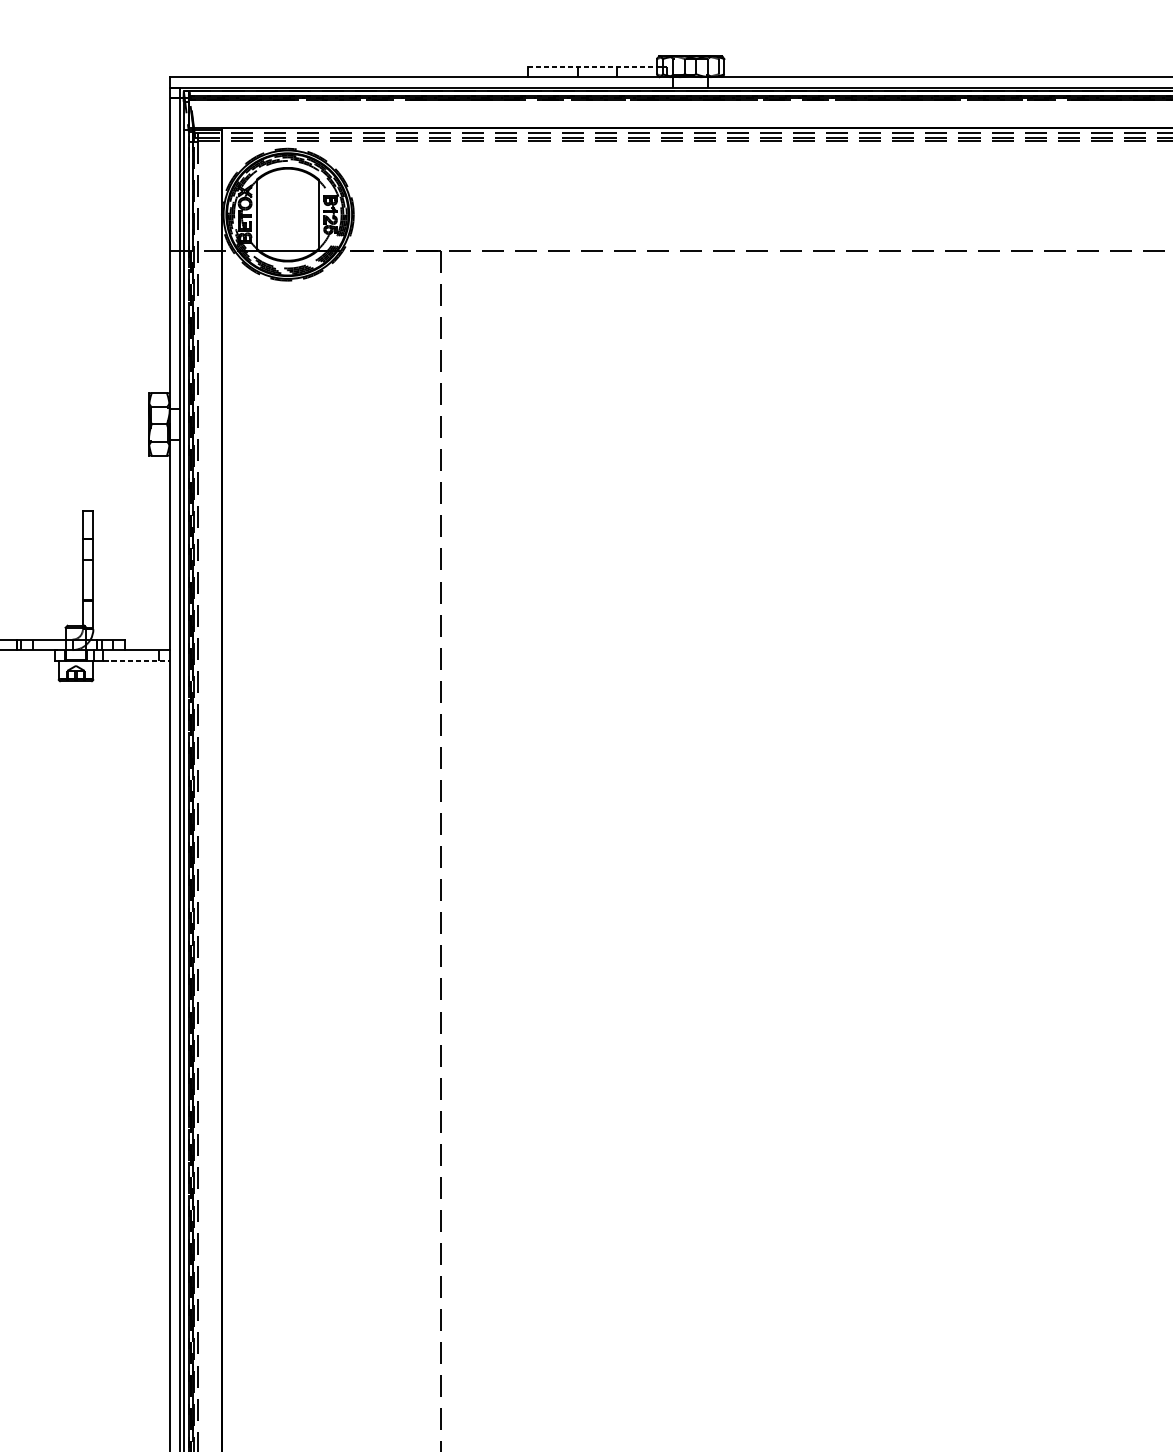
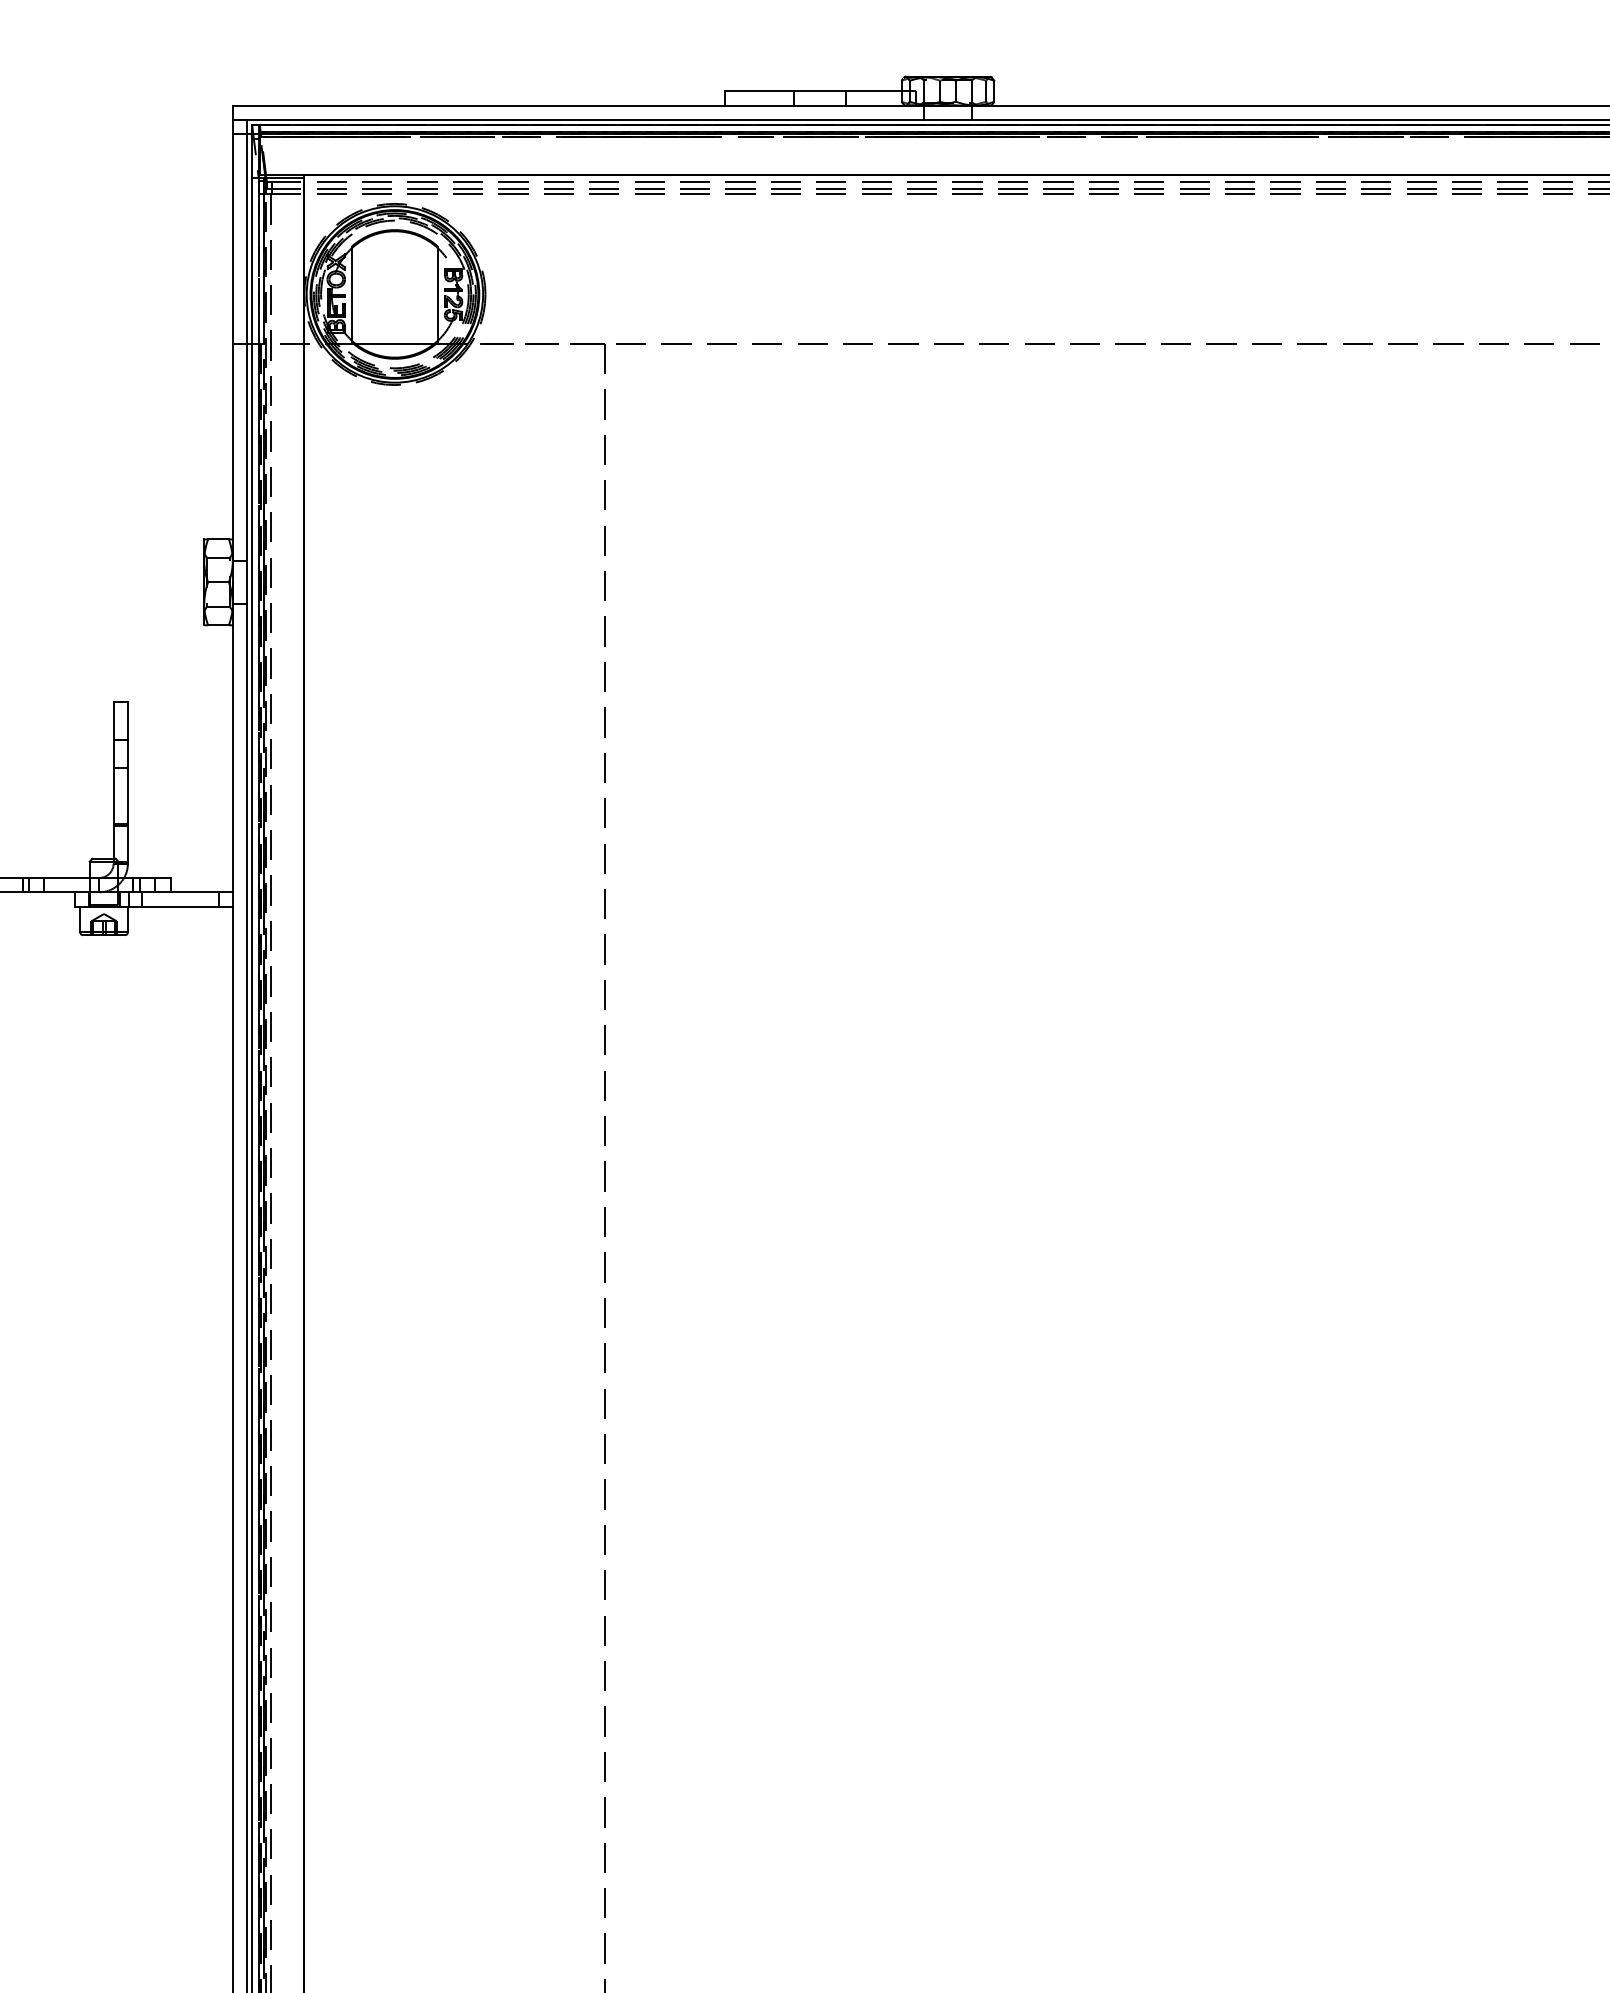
line: (592, 66) -> (813, 91), dashed -> solid
line: (136, 660) -> (187, 906), dashed -> solid

